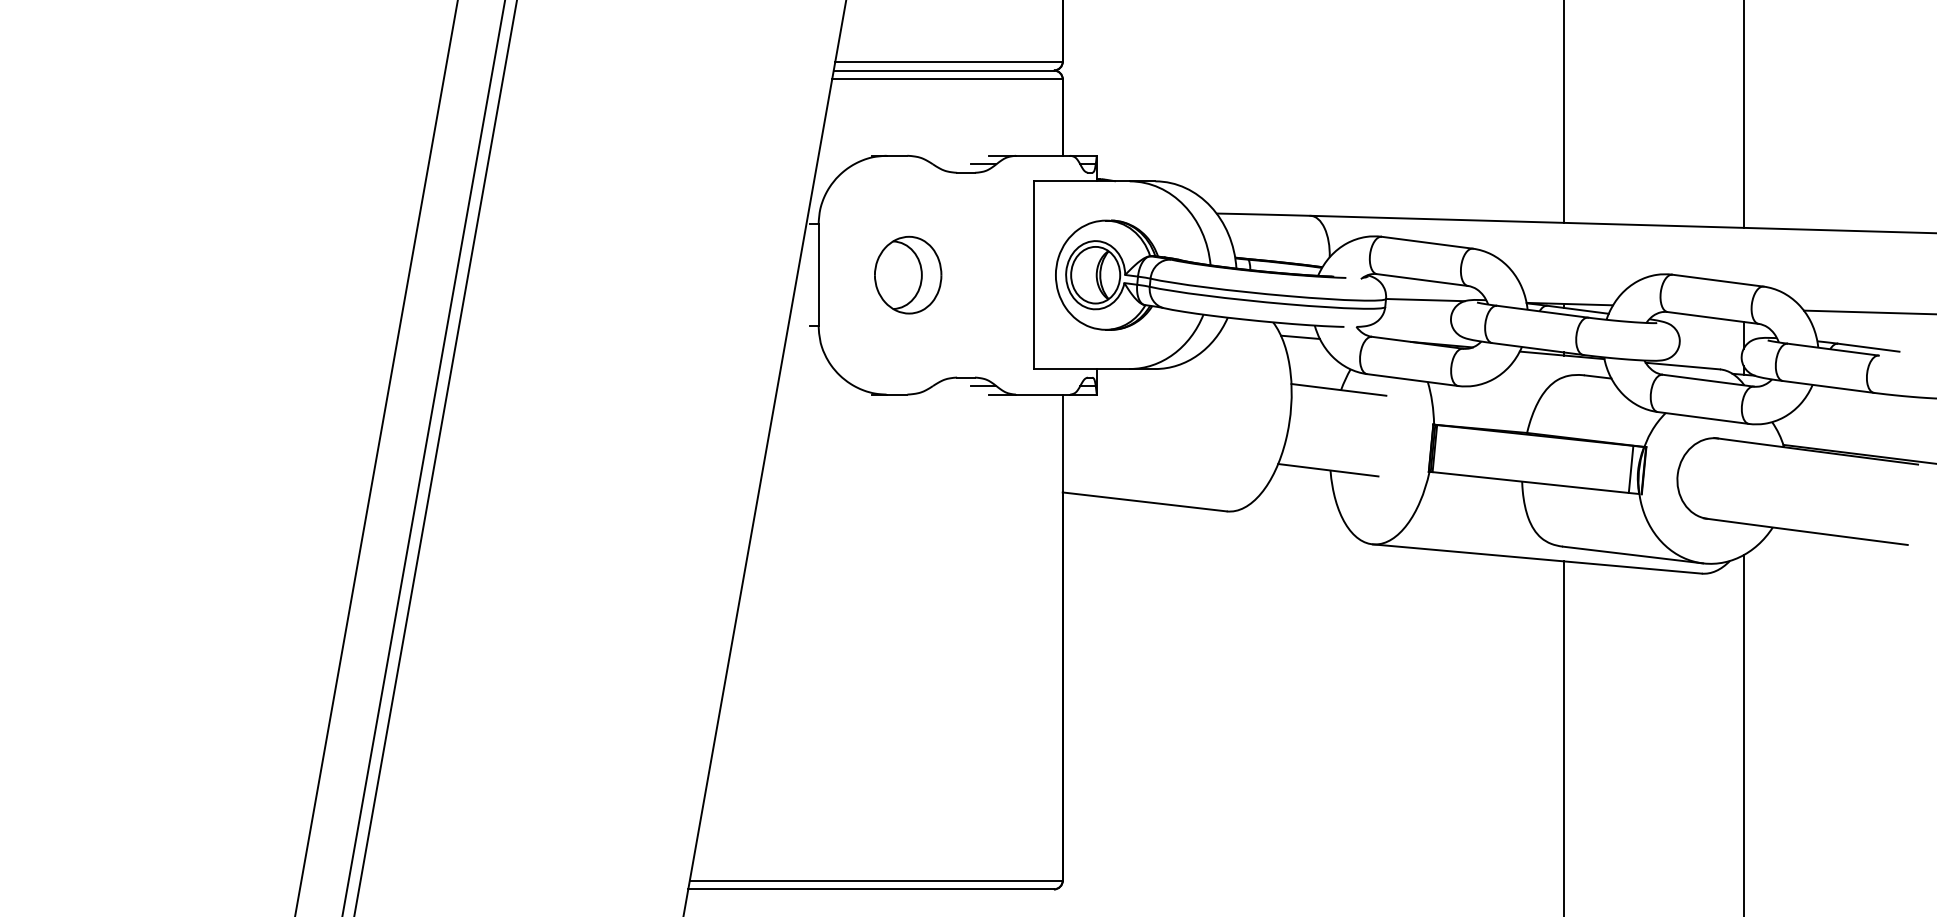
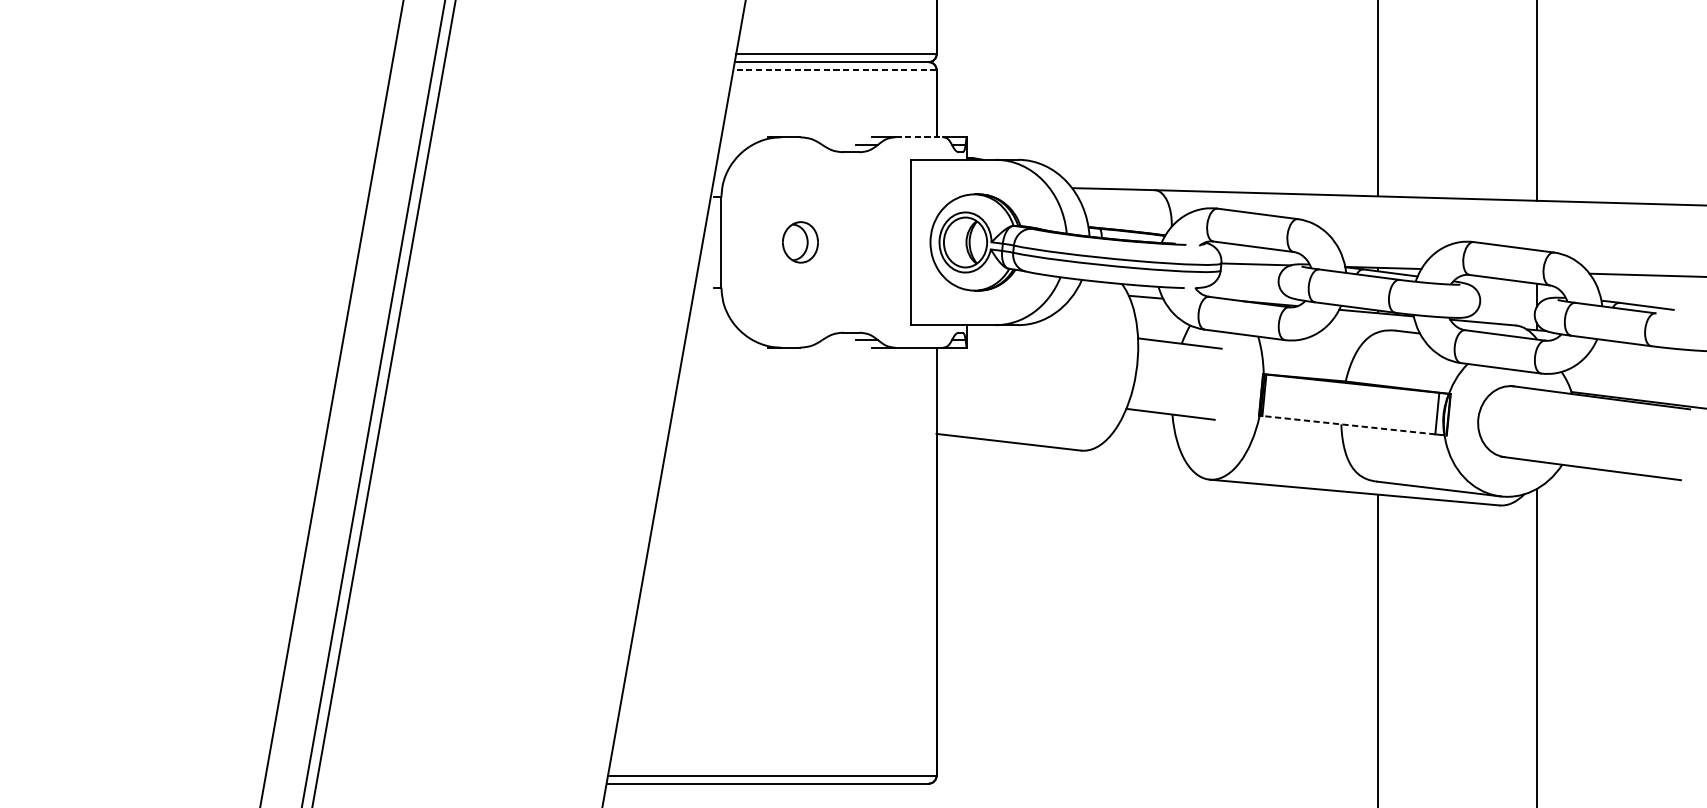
line: (946, 79) -> (834, 70), solid -> dashed
line: (1043, 155) -> (919, 137), solid -> dashed
part: (908, 274) -> (800, 241), size x0.6
line: (1530, 482) -> (1348, 425), solid -> dashed

